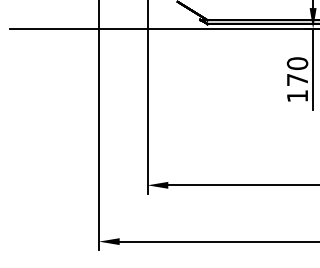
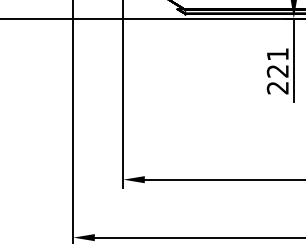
text: (297, 79) -> (277, 70), 170 -> 221

